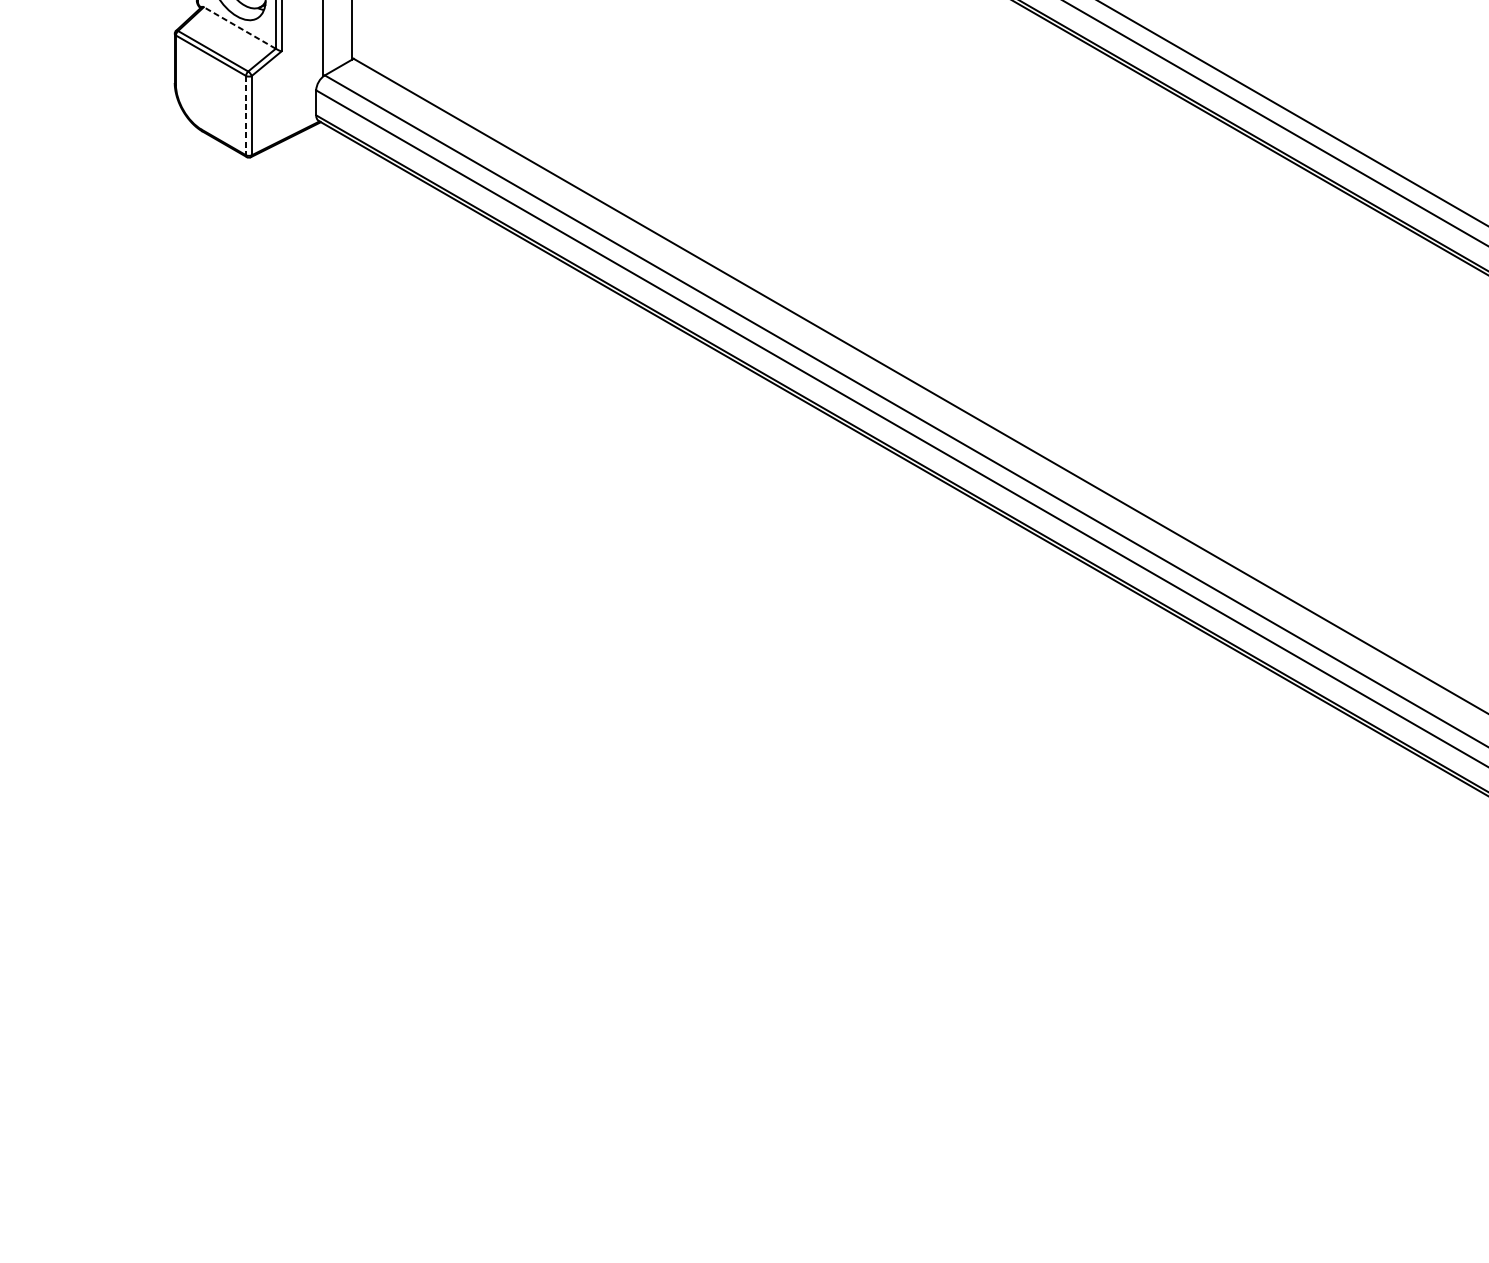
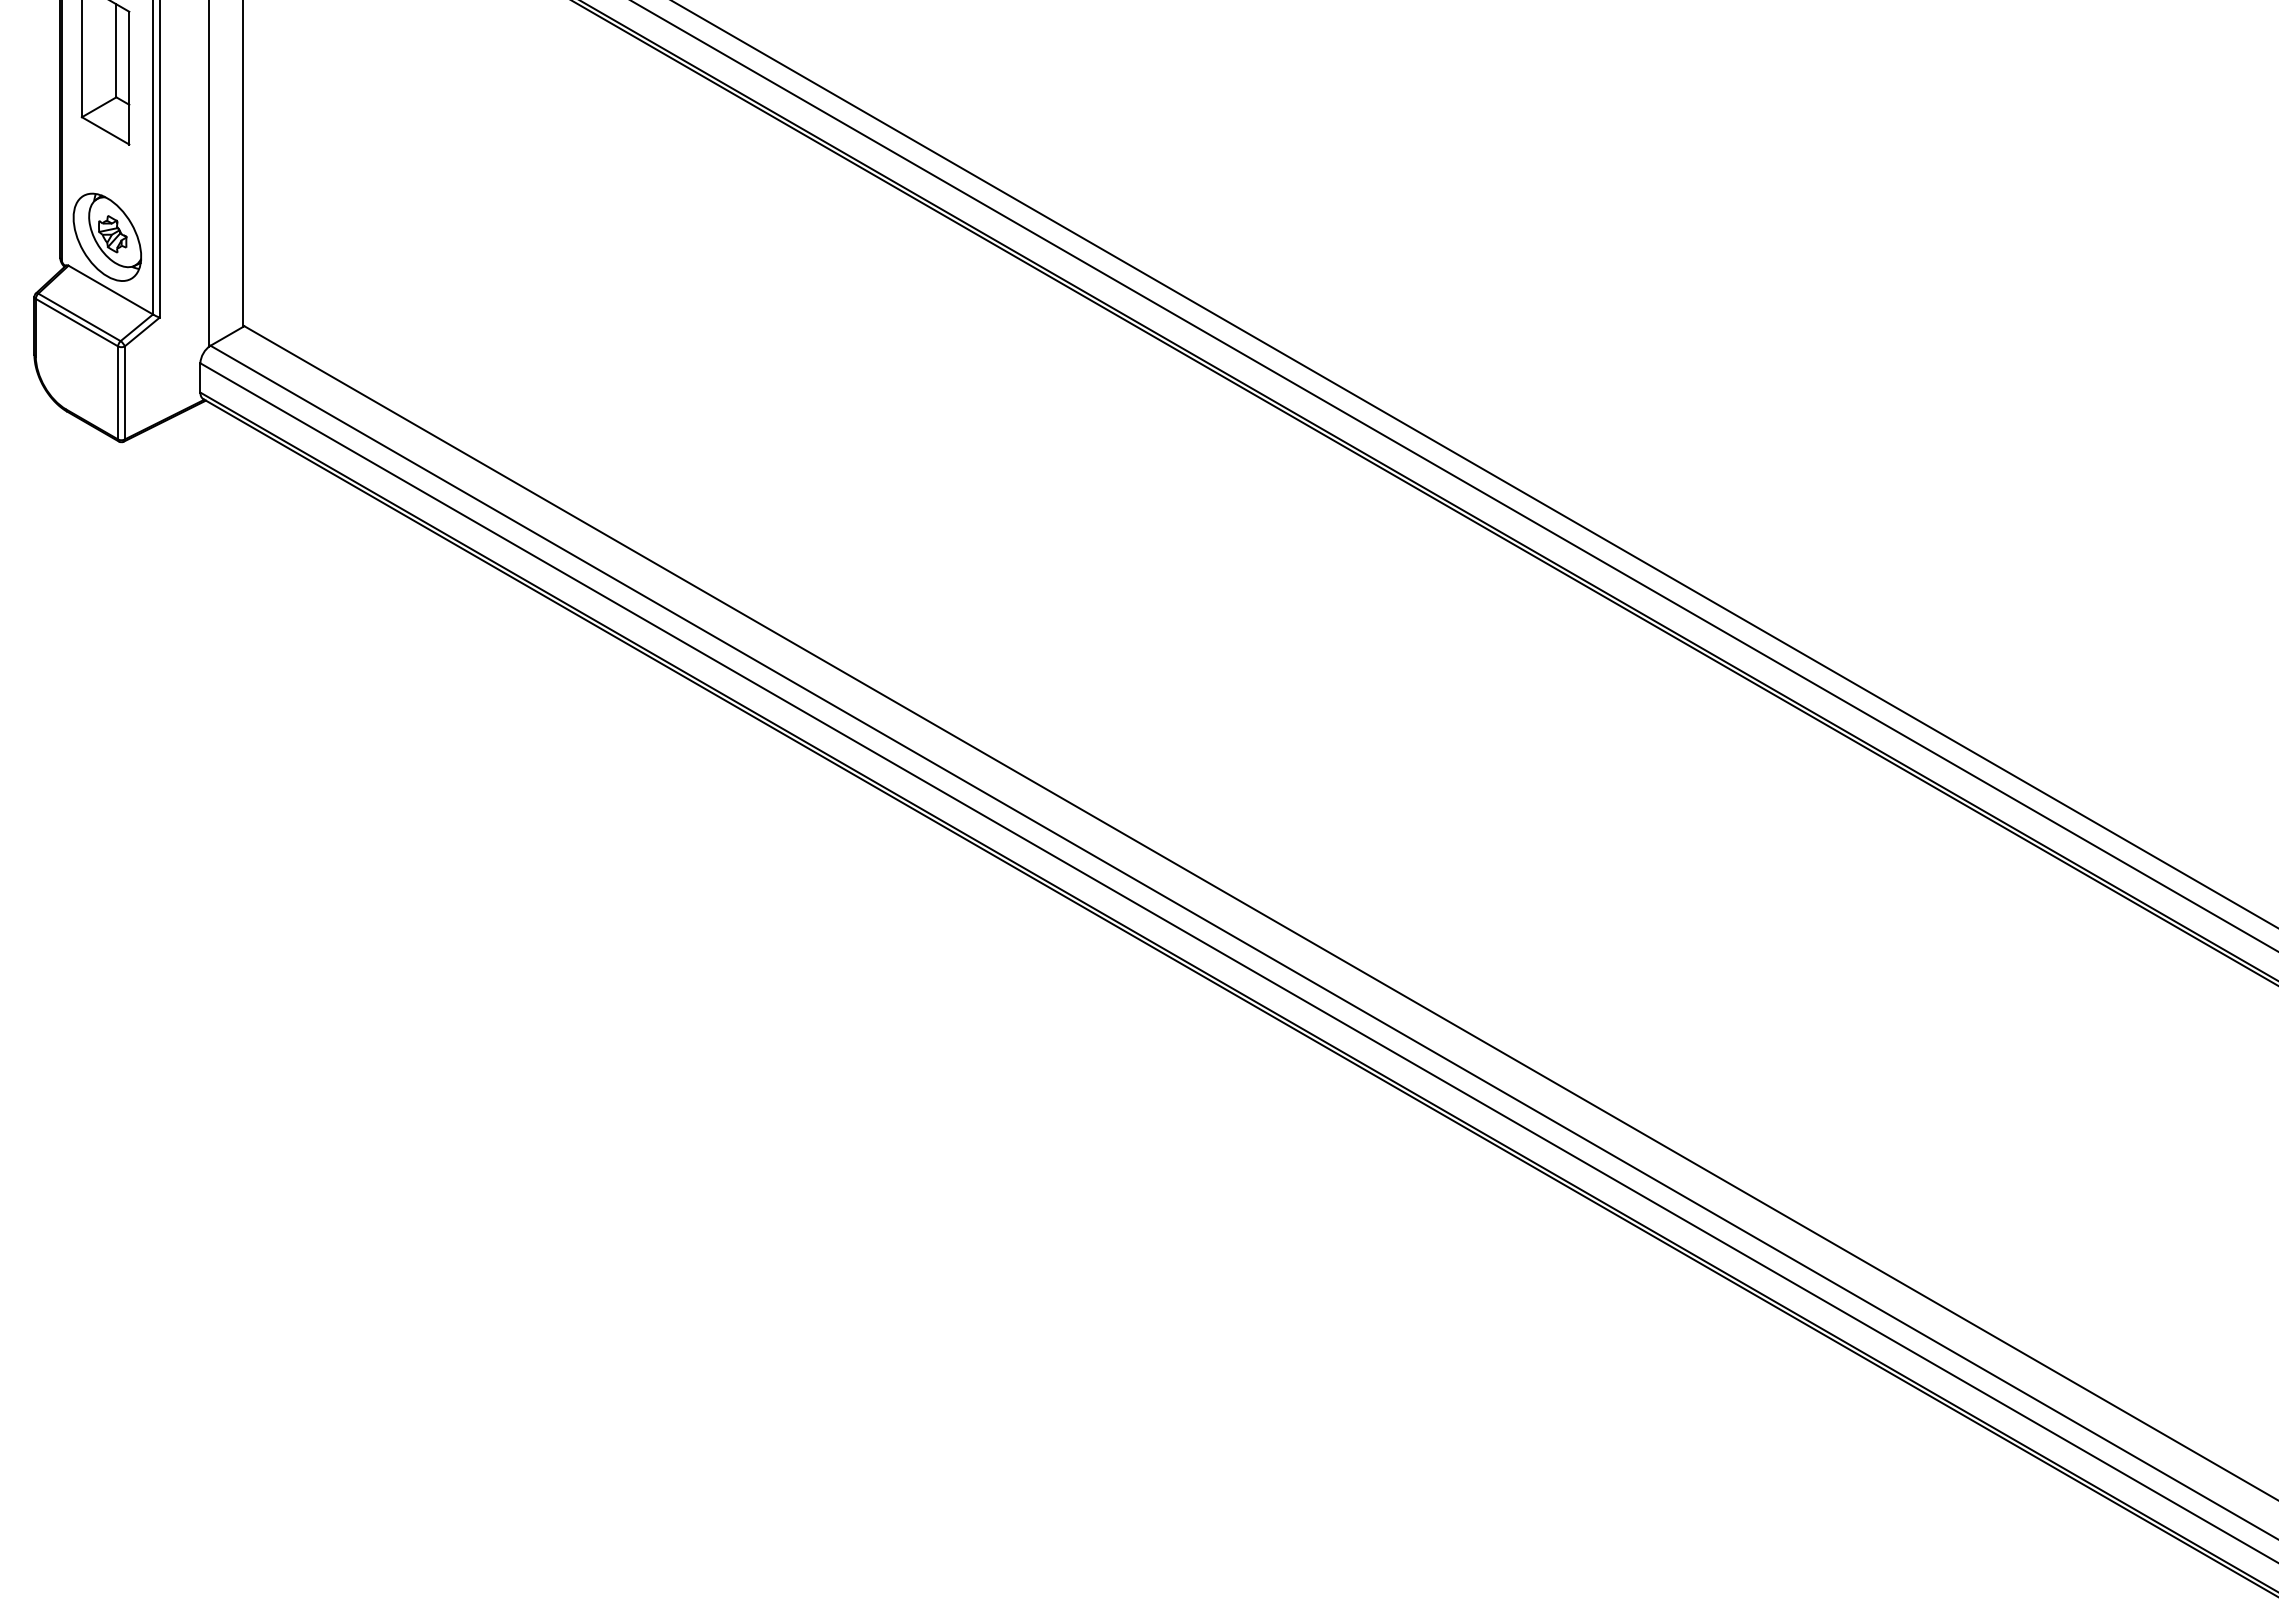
line: (239, 28) -> (110, 290), dashed -> solid
line: (246, 115) -> (118, 392), dashed -> solid

